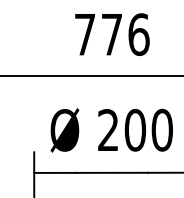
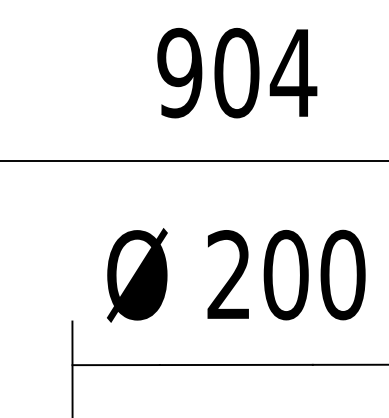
text: (112, 34) -> (237, 72), 776 -> 904

